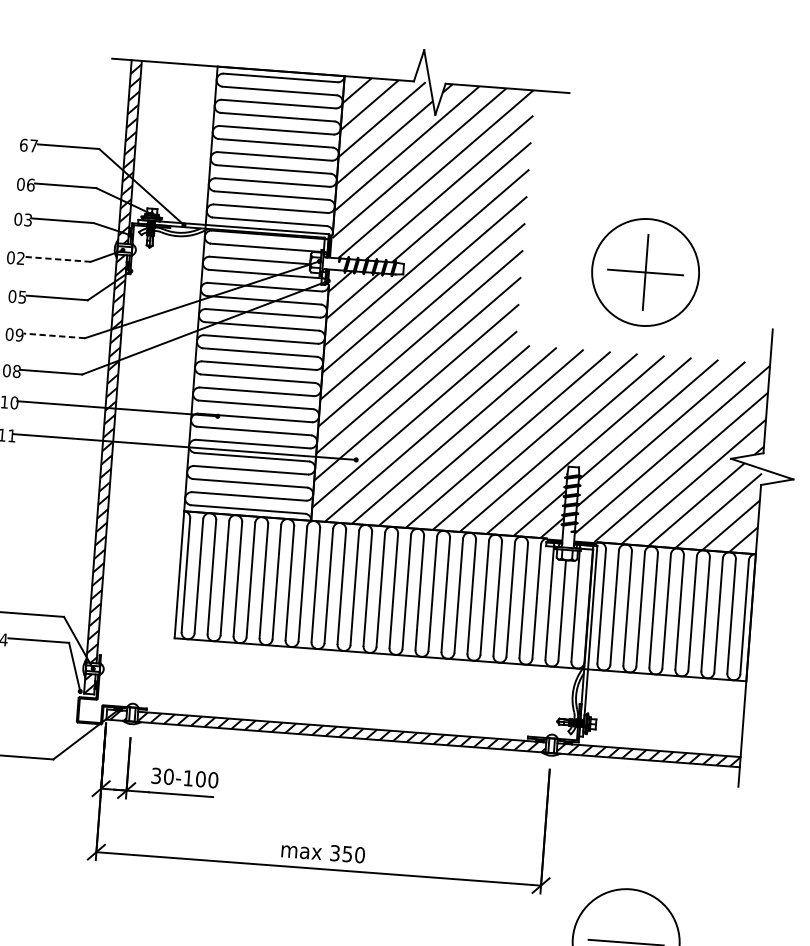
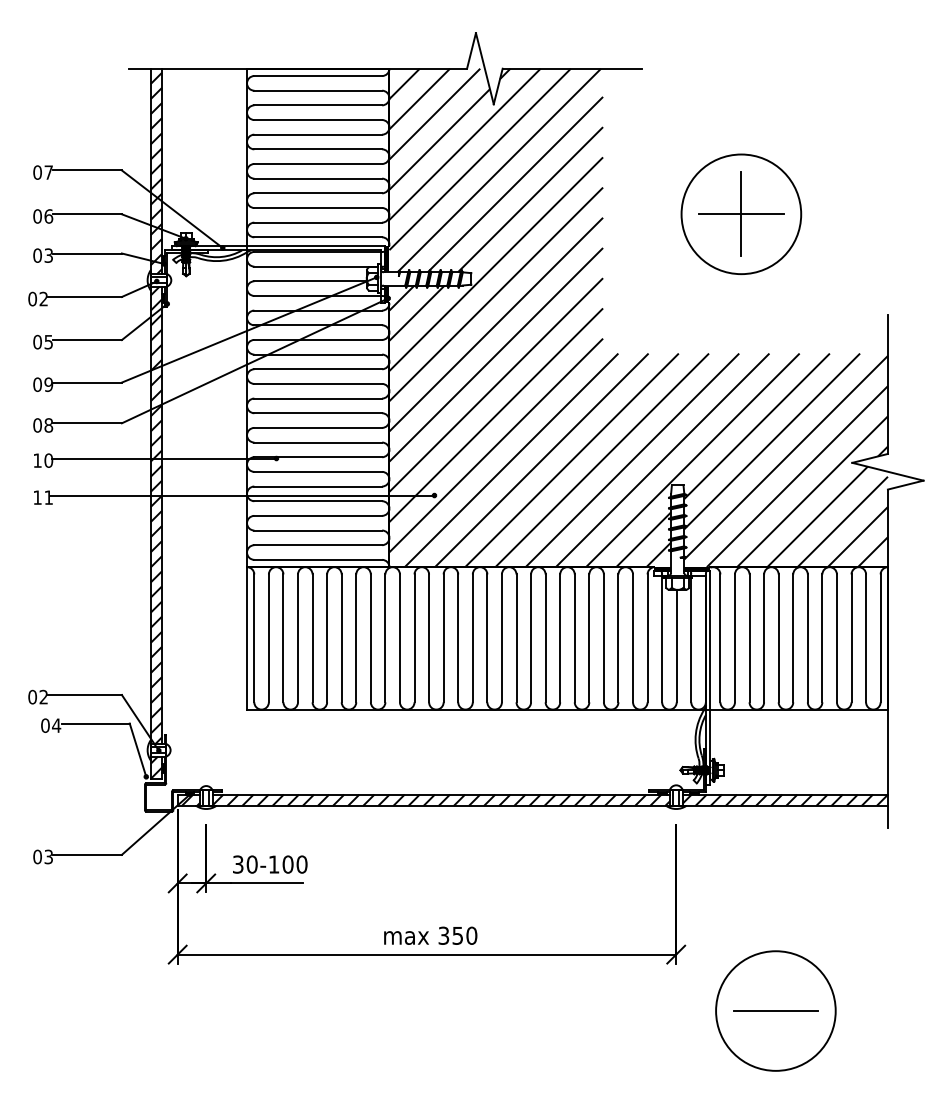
text: (23, 145) -> (37, 172), 67 -> 07
line: (58, 258) -> (85, 296), dashed -> solid
part: (645, 271) -> (741, 213), moved
line: (54, 335) -> (87, 382), dashed -> solid

